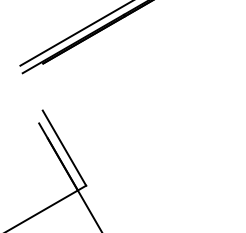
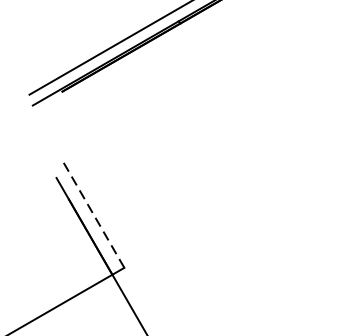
line: (64, 147) -> (93, 212), solid -> dashed

